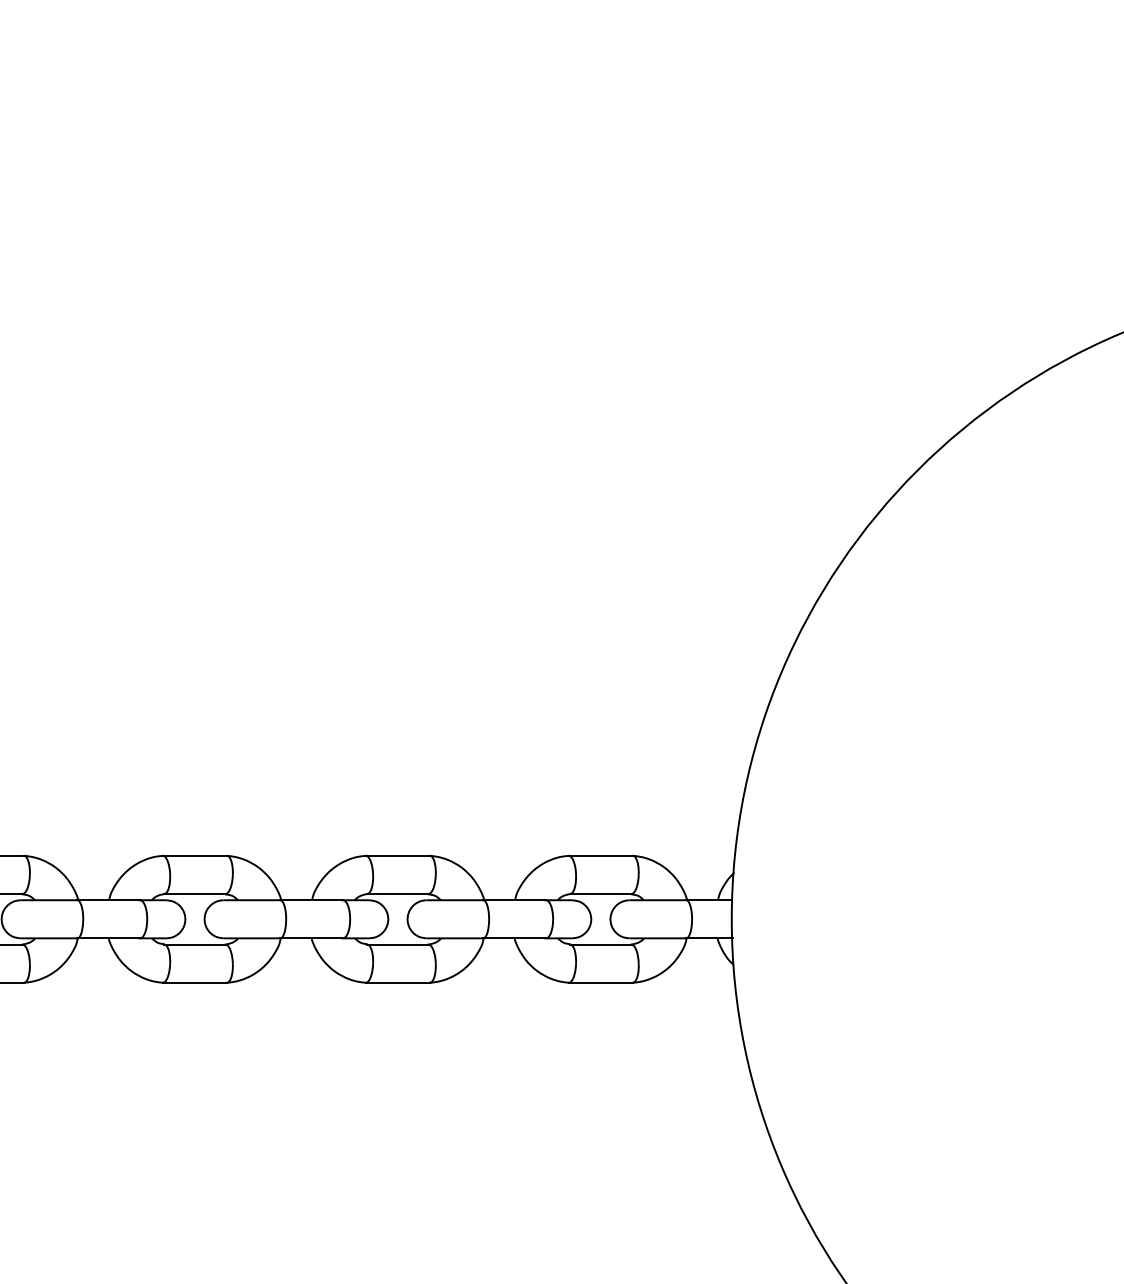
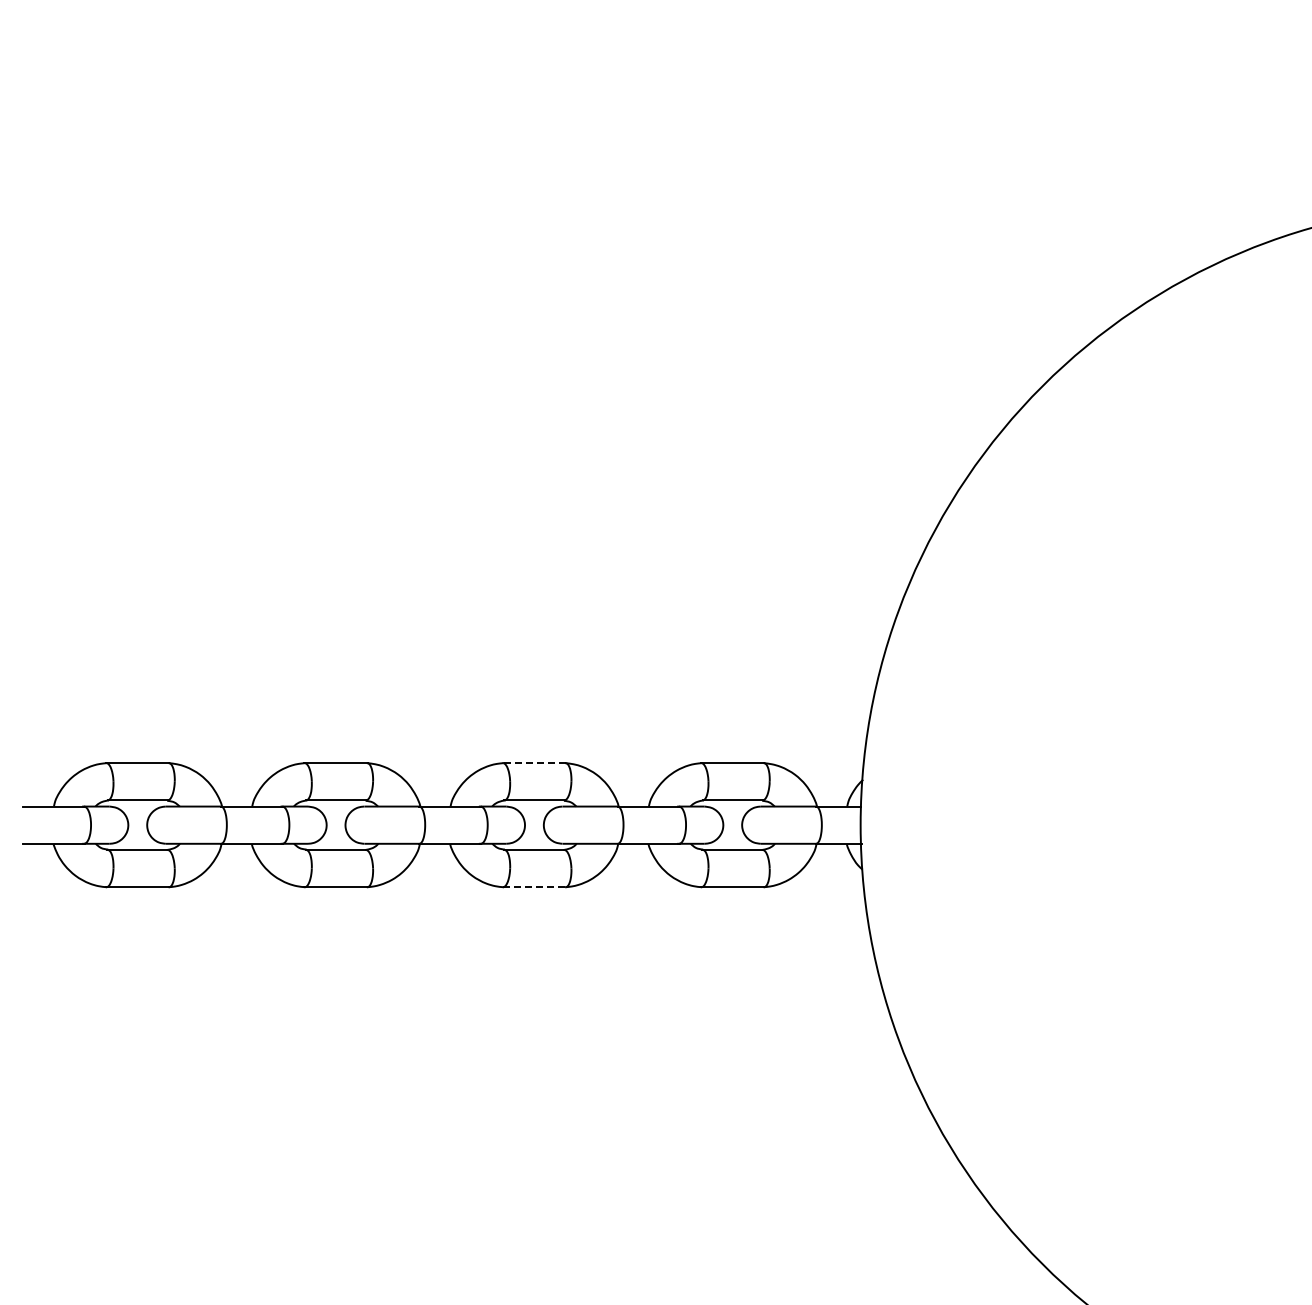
line: (398, 856) -> (534, 763), solid -> dashed
line: (398, 983) -> (534, 887), solid -> dashed

